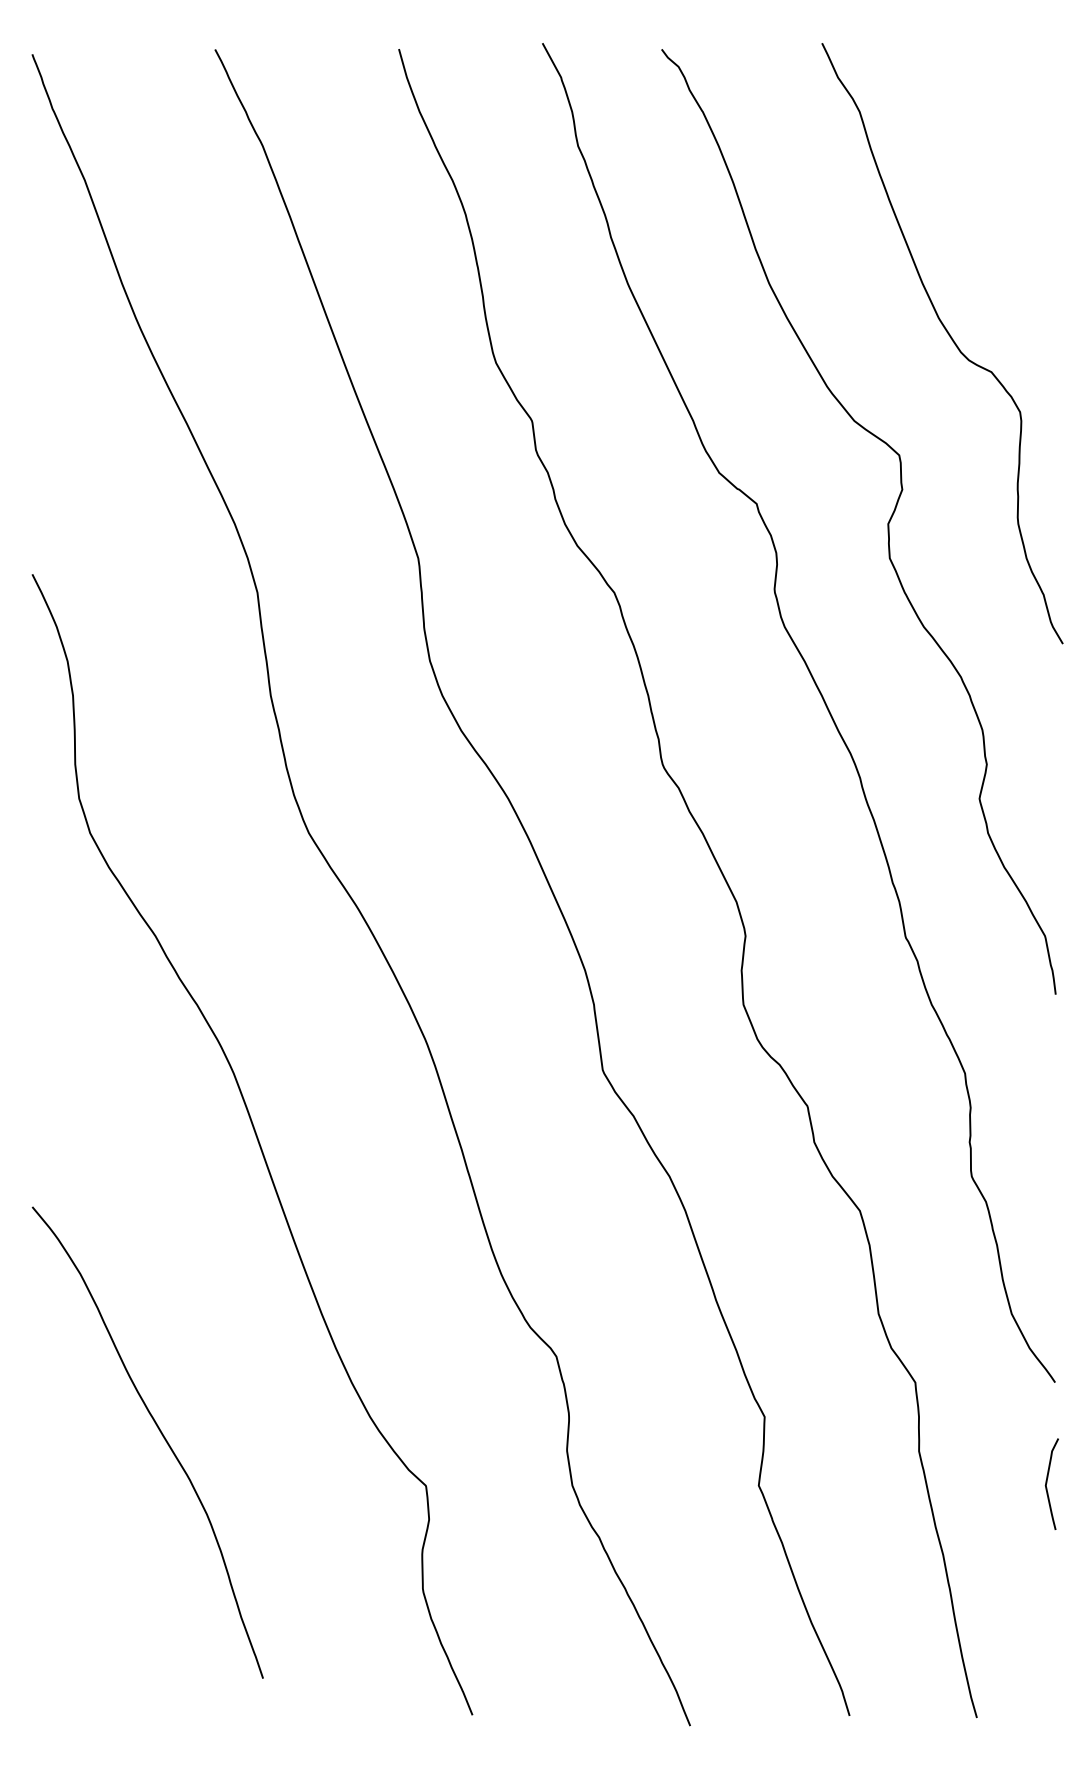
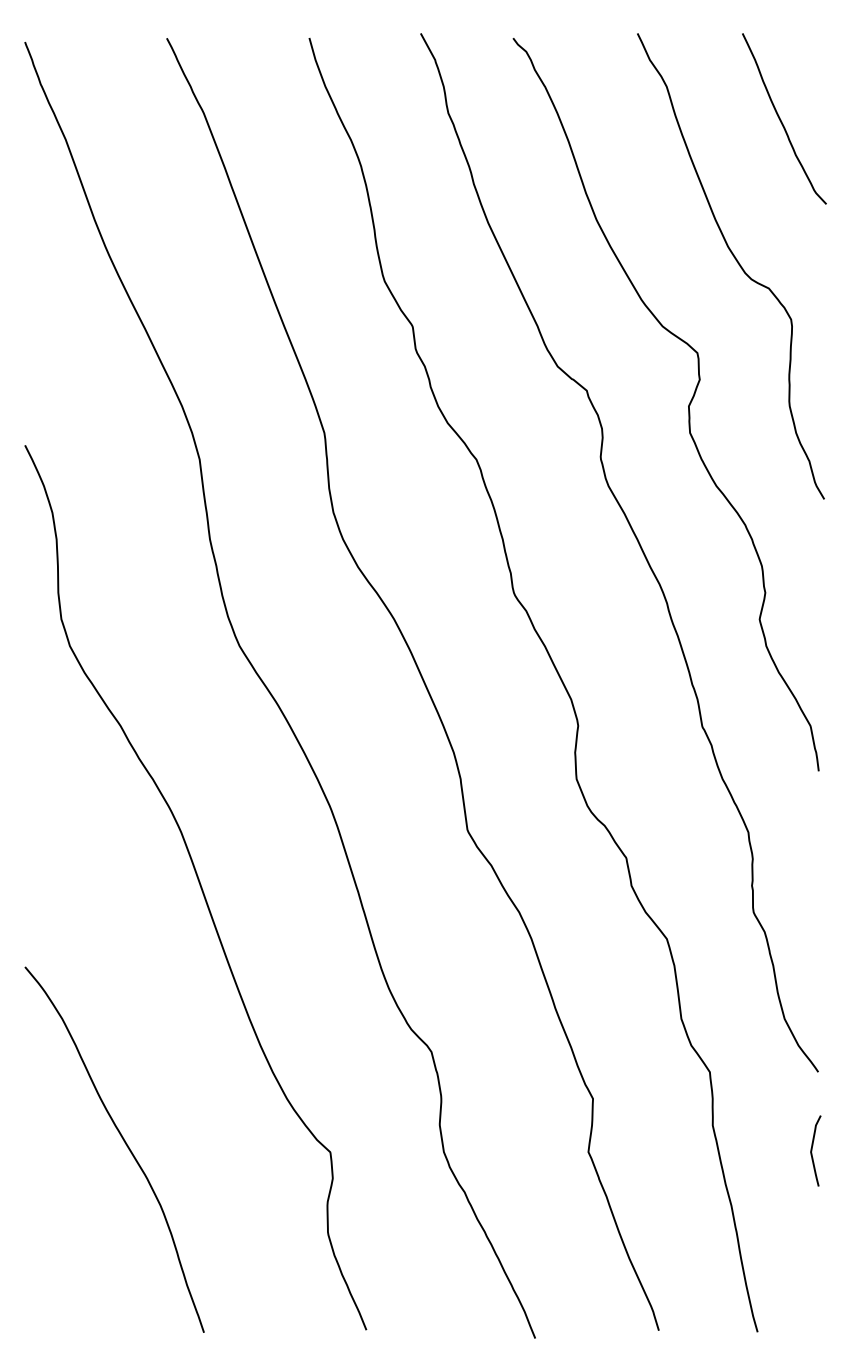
curve: (1007, 154) -> (781, 119), added
curve: (159, 1431) -> (123, 1141), moved

